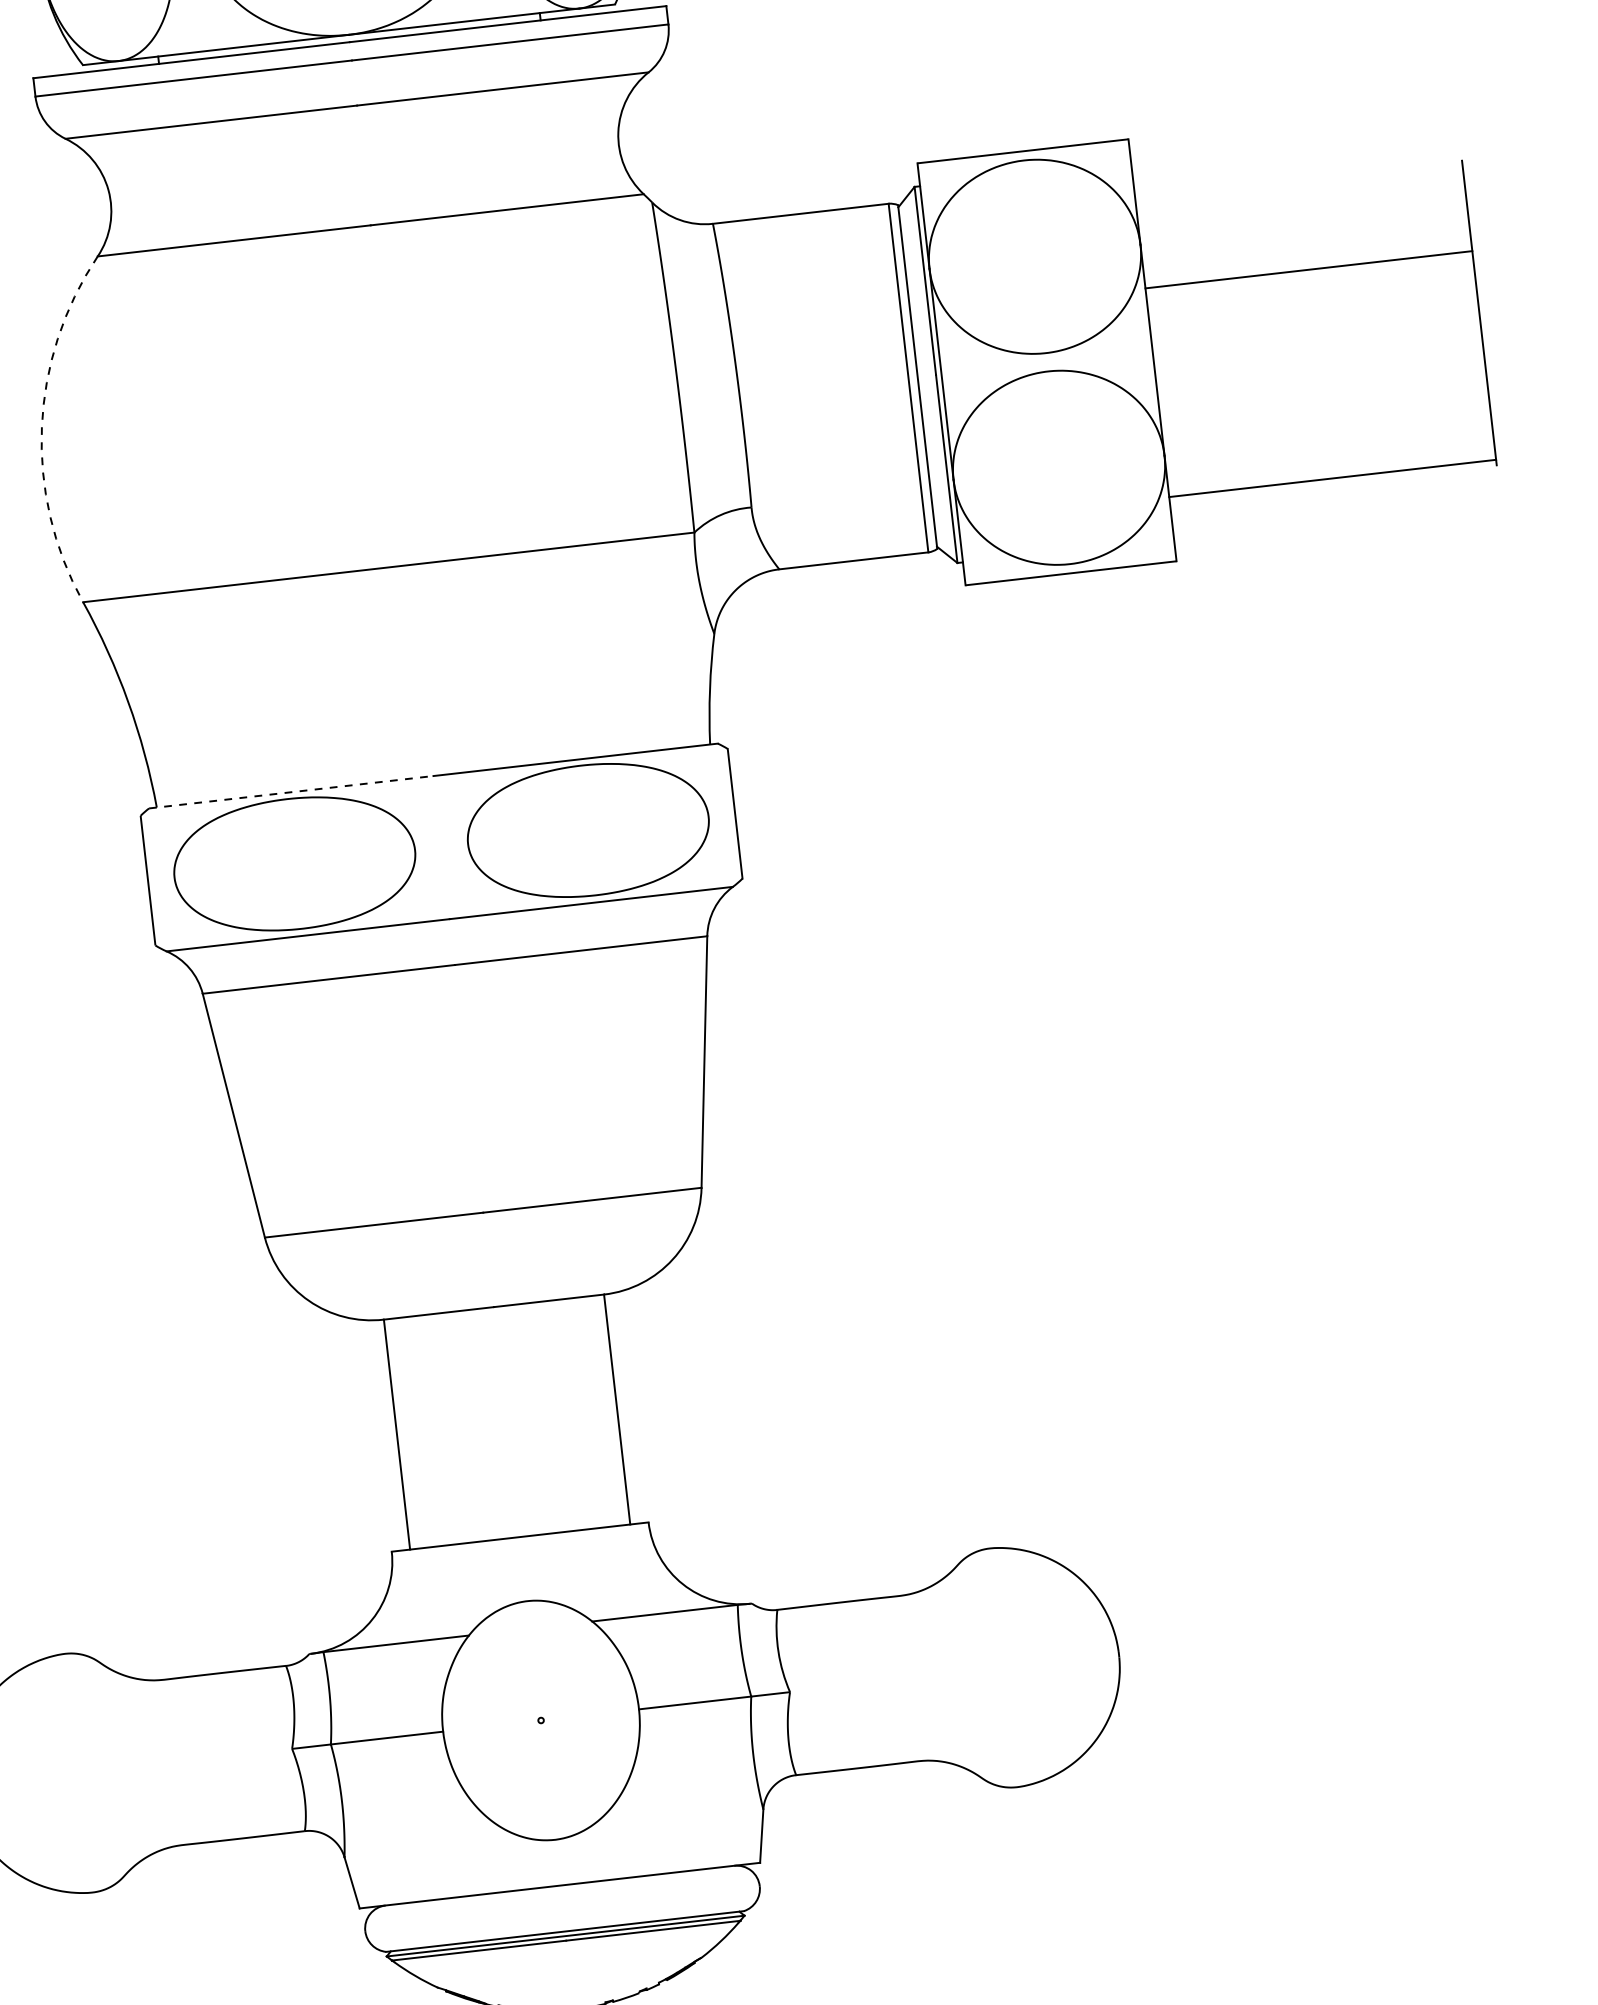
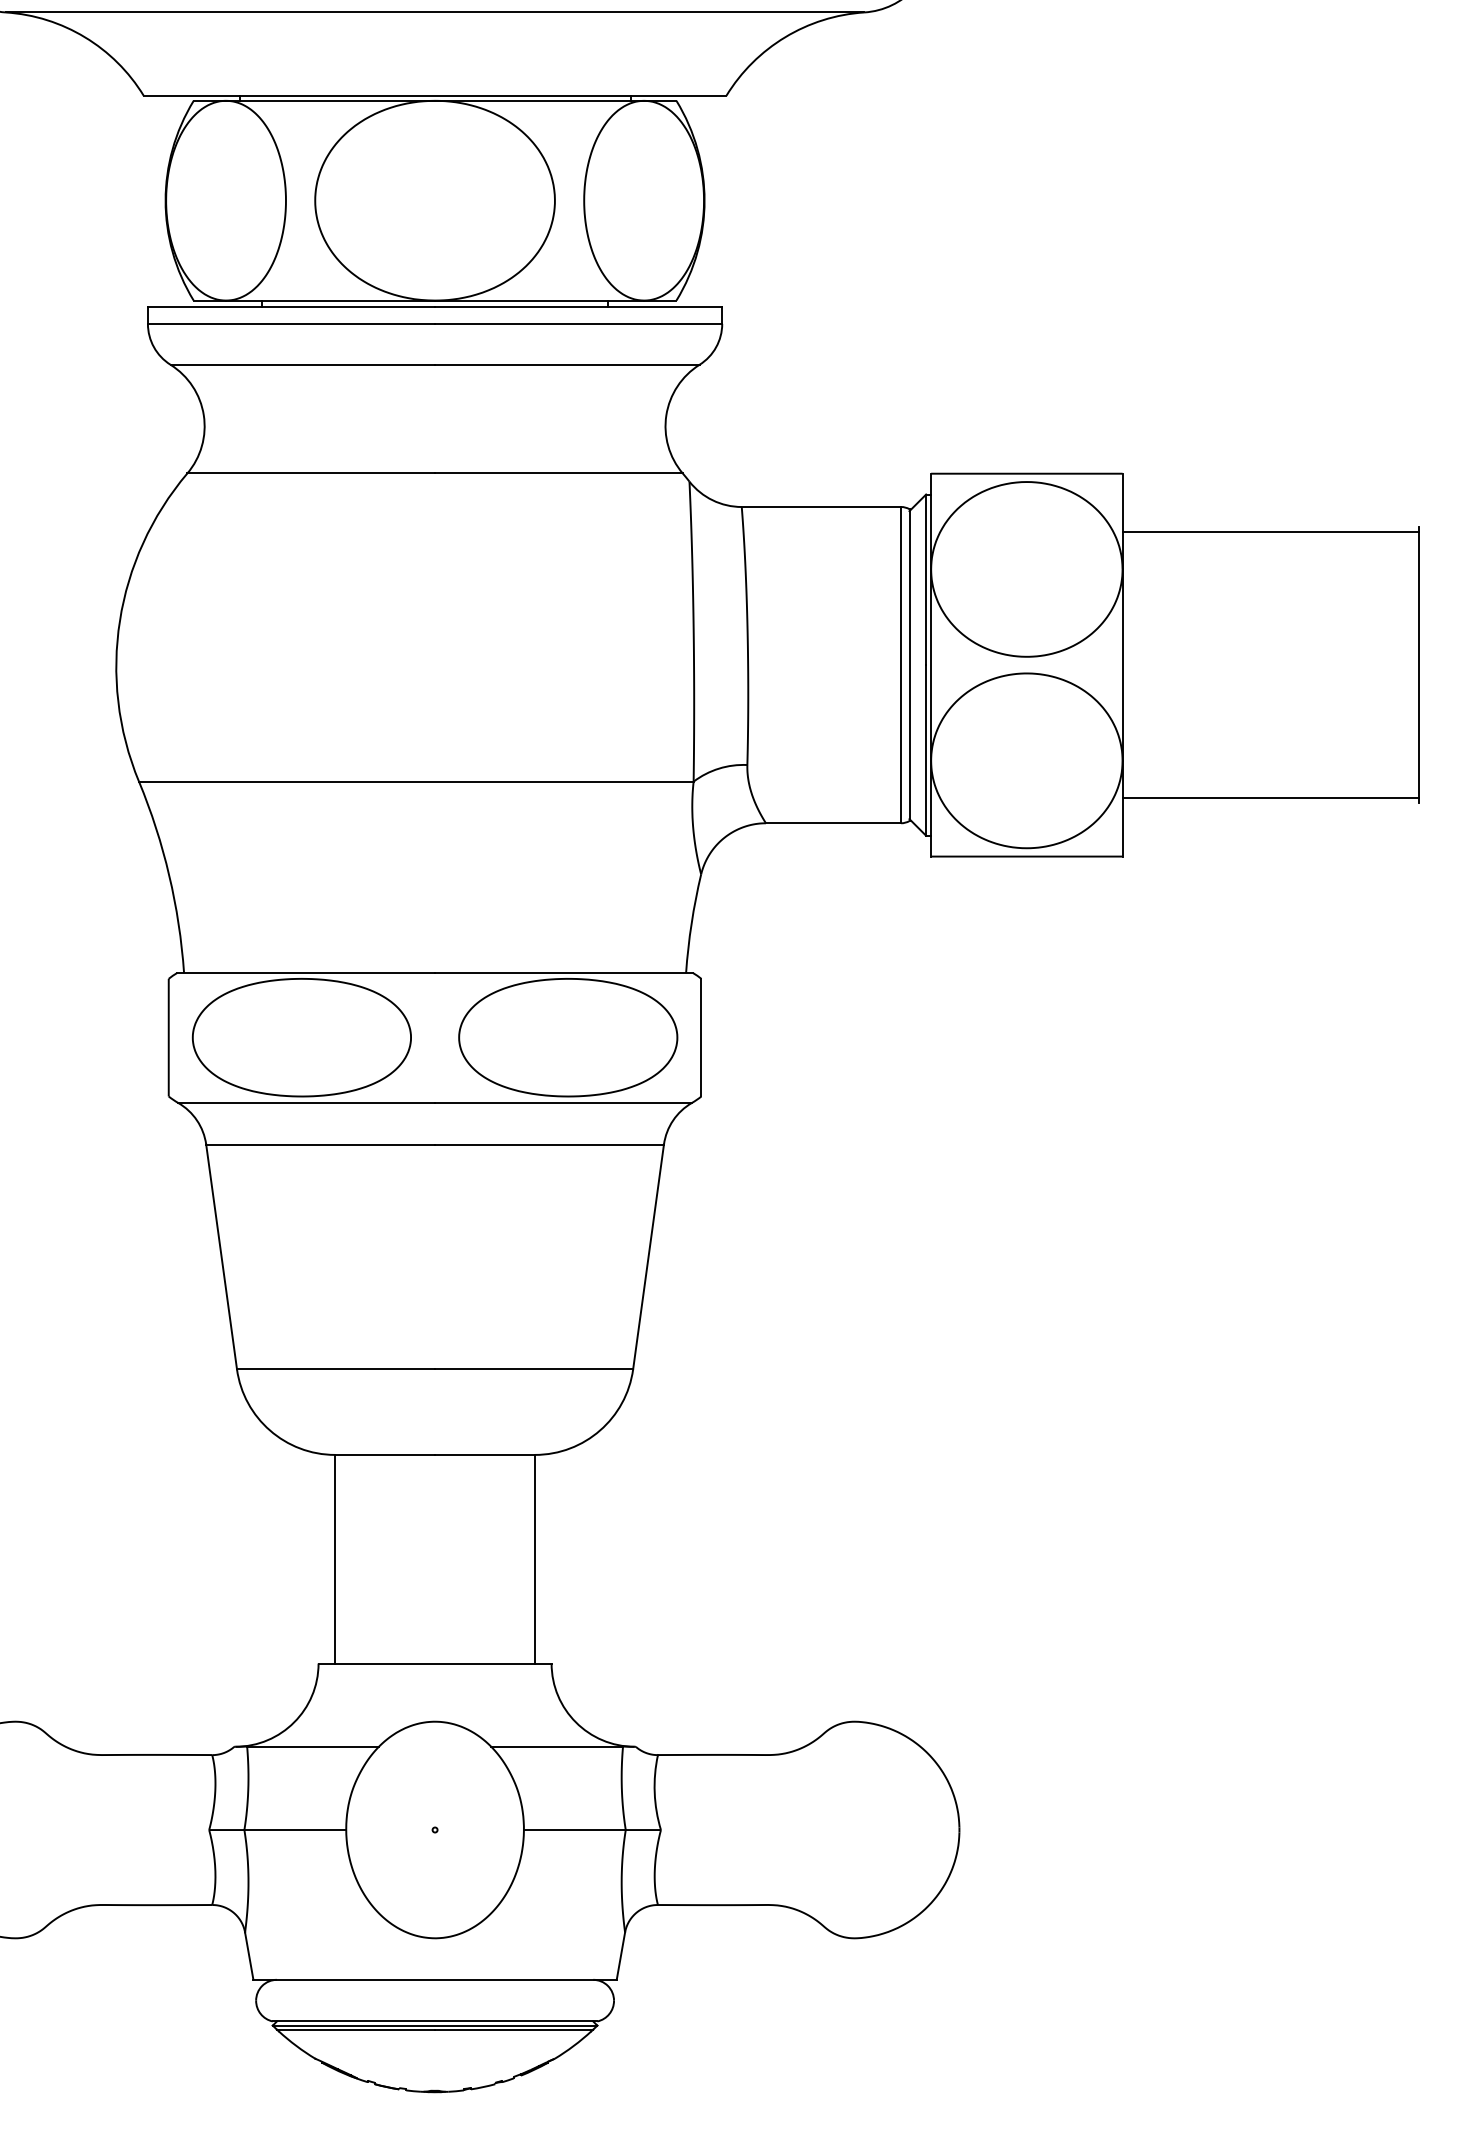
line: (1308, 269) -> (1270, 531), moved
arc: (41, 427) -> (119, 620), dashed -> solid
line: (291, 792) -> (306, 973), dashed -> solid

